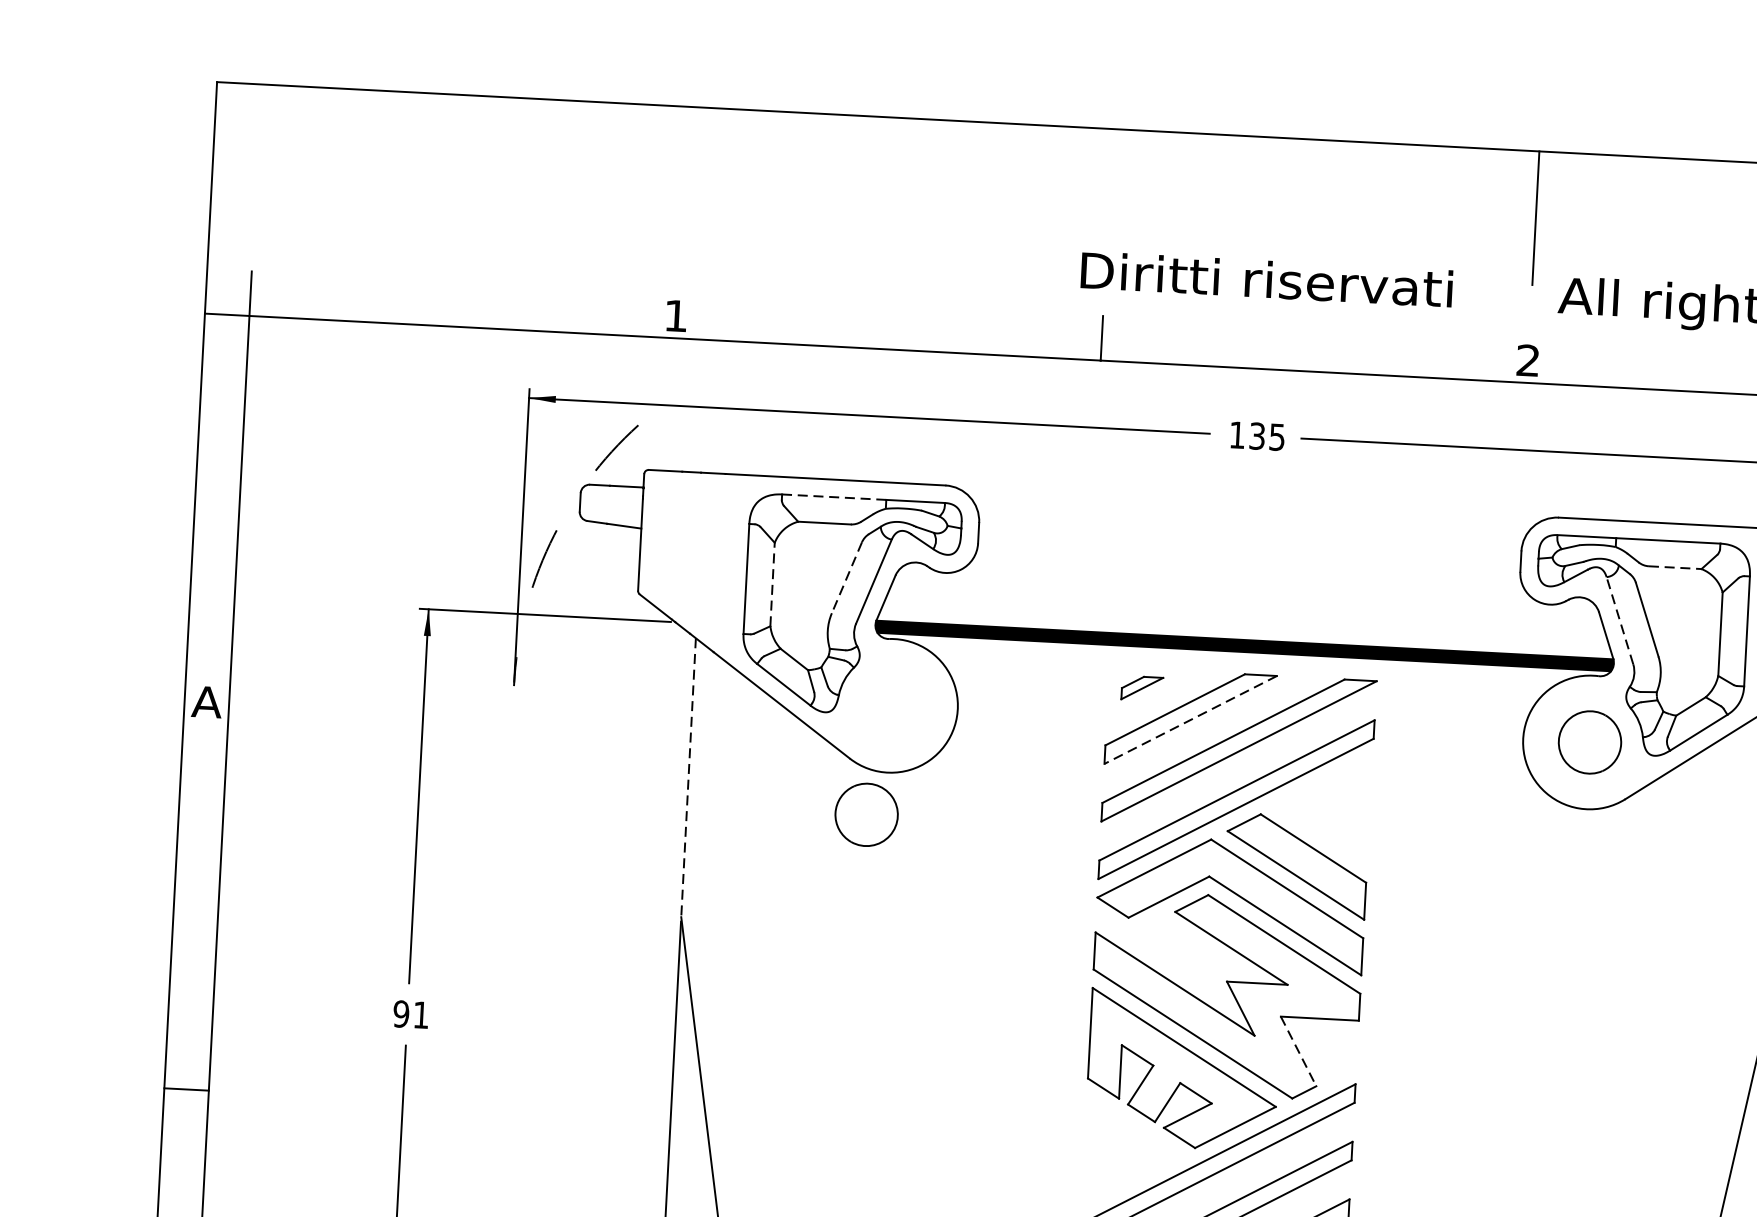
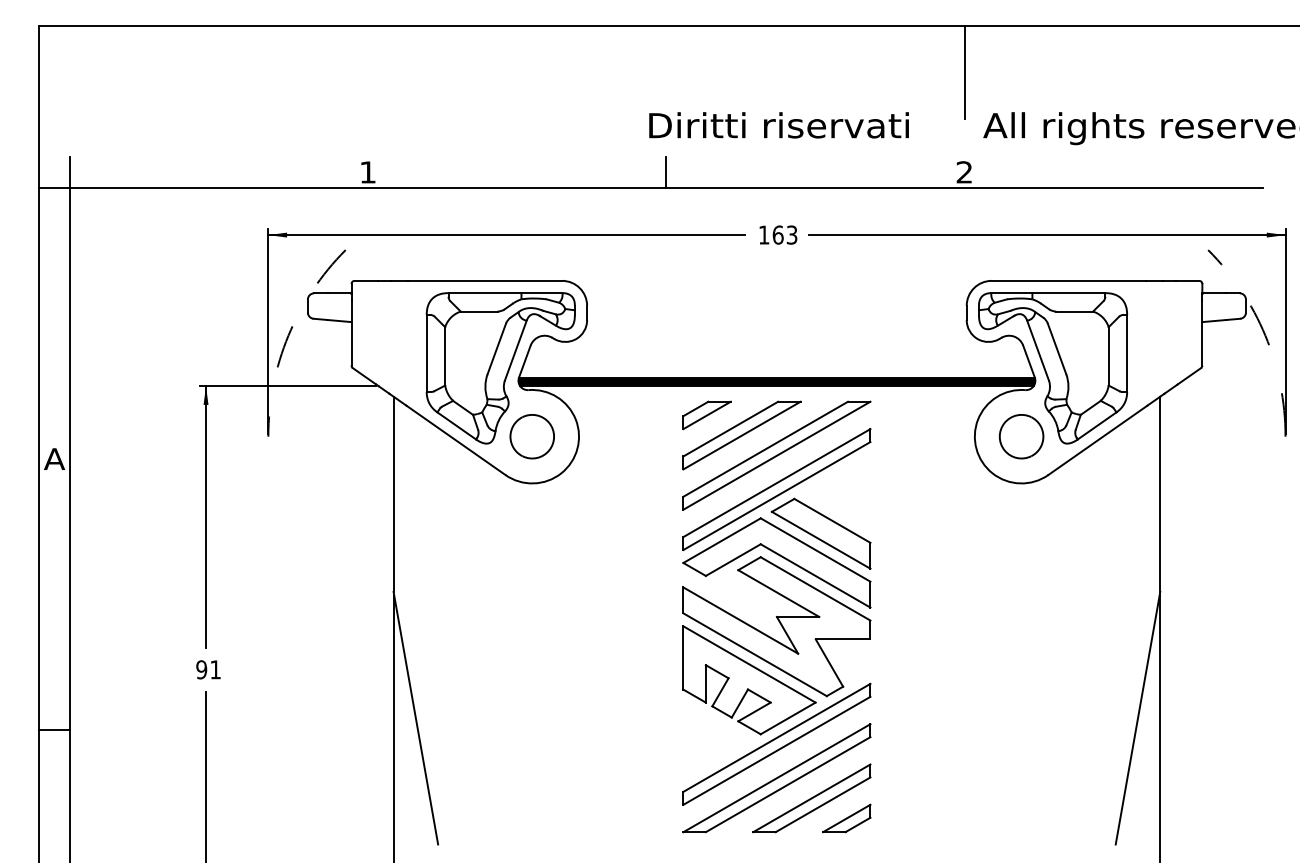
text: (1266, 435) -> (784, 234), 135 -> 163
line: (833, 497) -> (484, 293), dashed -> solid
line: (1676, 567) -> (1075, 311), dashed -> solid
line: (846, 577) -> (496, 348), dashed -> solid
line: (773, 583) -> (445, 355), dashed -> solid
line: (1620, 620) -> (1038, 350), dashed -> solid
part: (1141, 688) -> (706, 415), size x1.67
line: (1191, 719) -> (742, 435), dashed -> solid
line: (688, 778) -> (393, 494), dashed -> solid
part: (865, 814) -> (531, 436), moved
line: (1298, 1052) -> (829, 663), dashed -> solid

